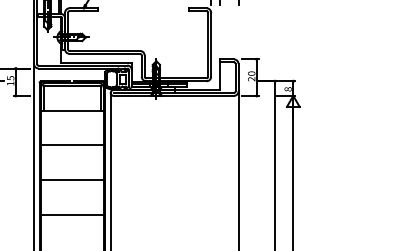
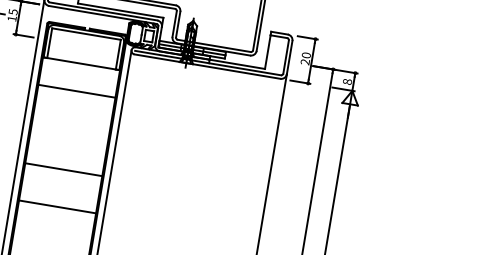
line: (72, 145) -> (77, 91), moved
line: (72, 179) -> (64, 169), moved
line: (72, 214) -> (57, 206), moved

